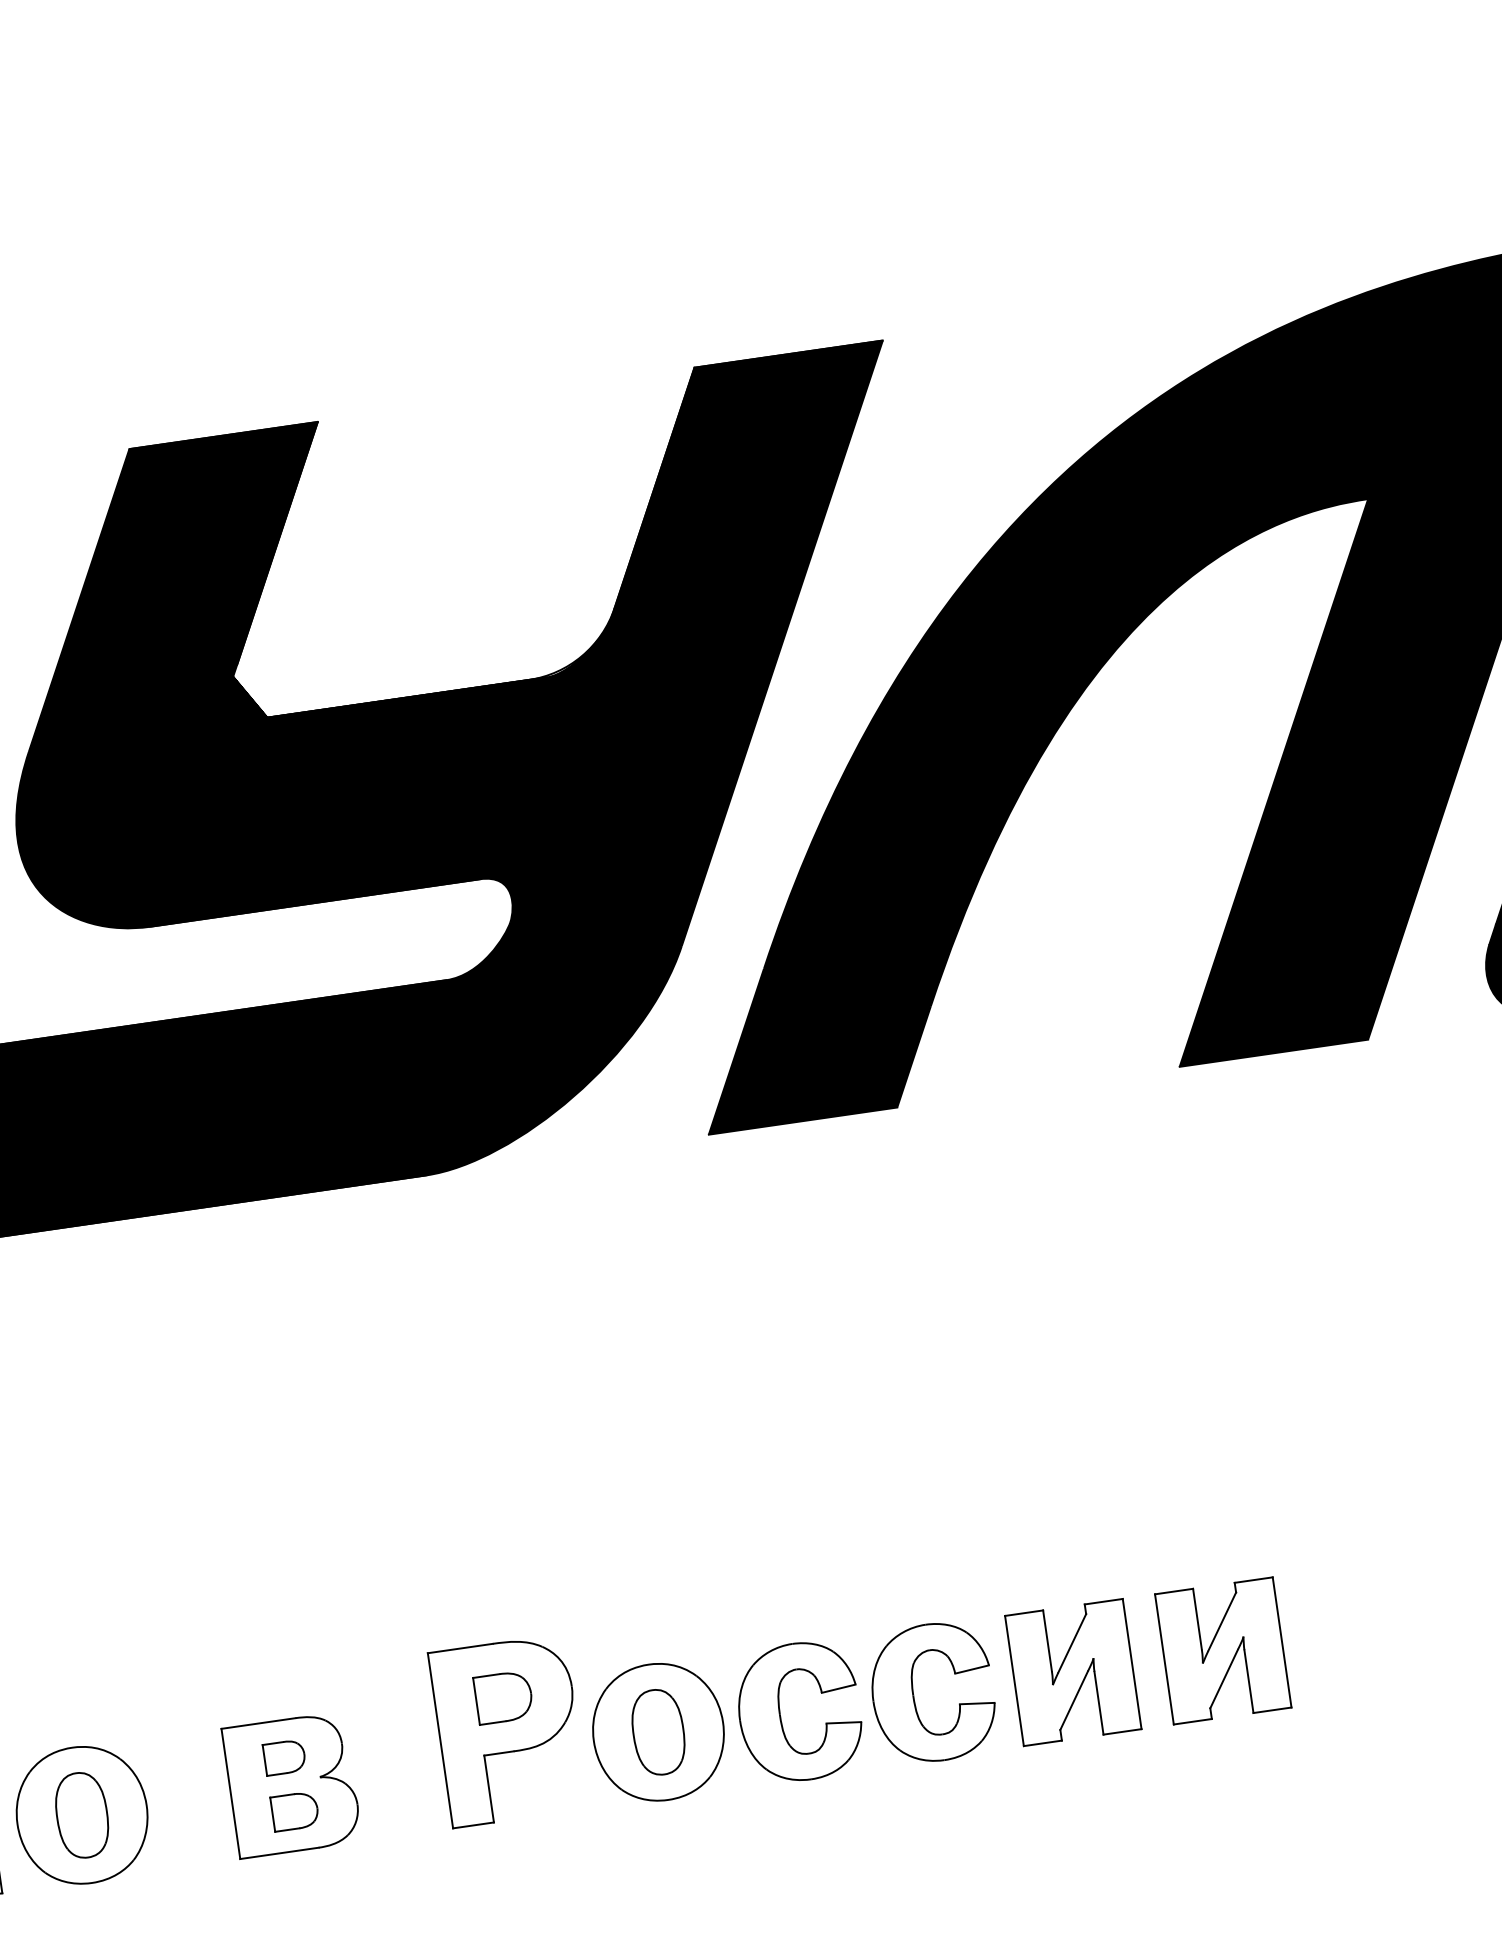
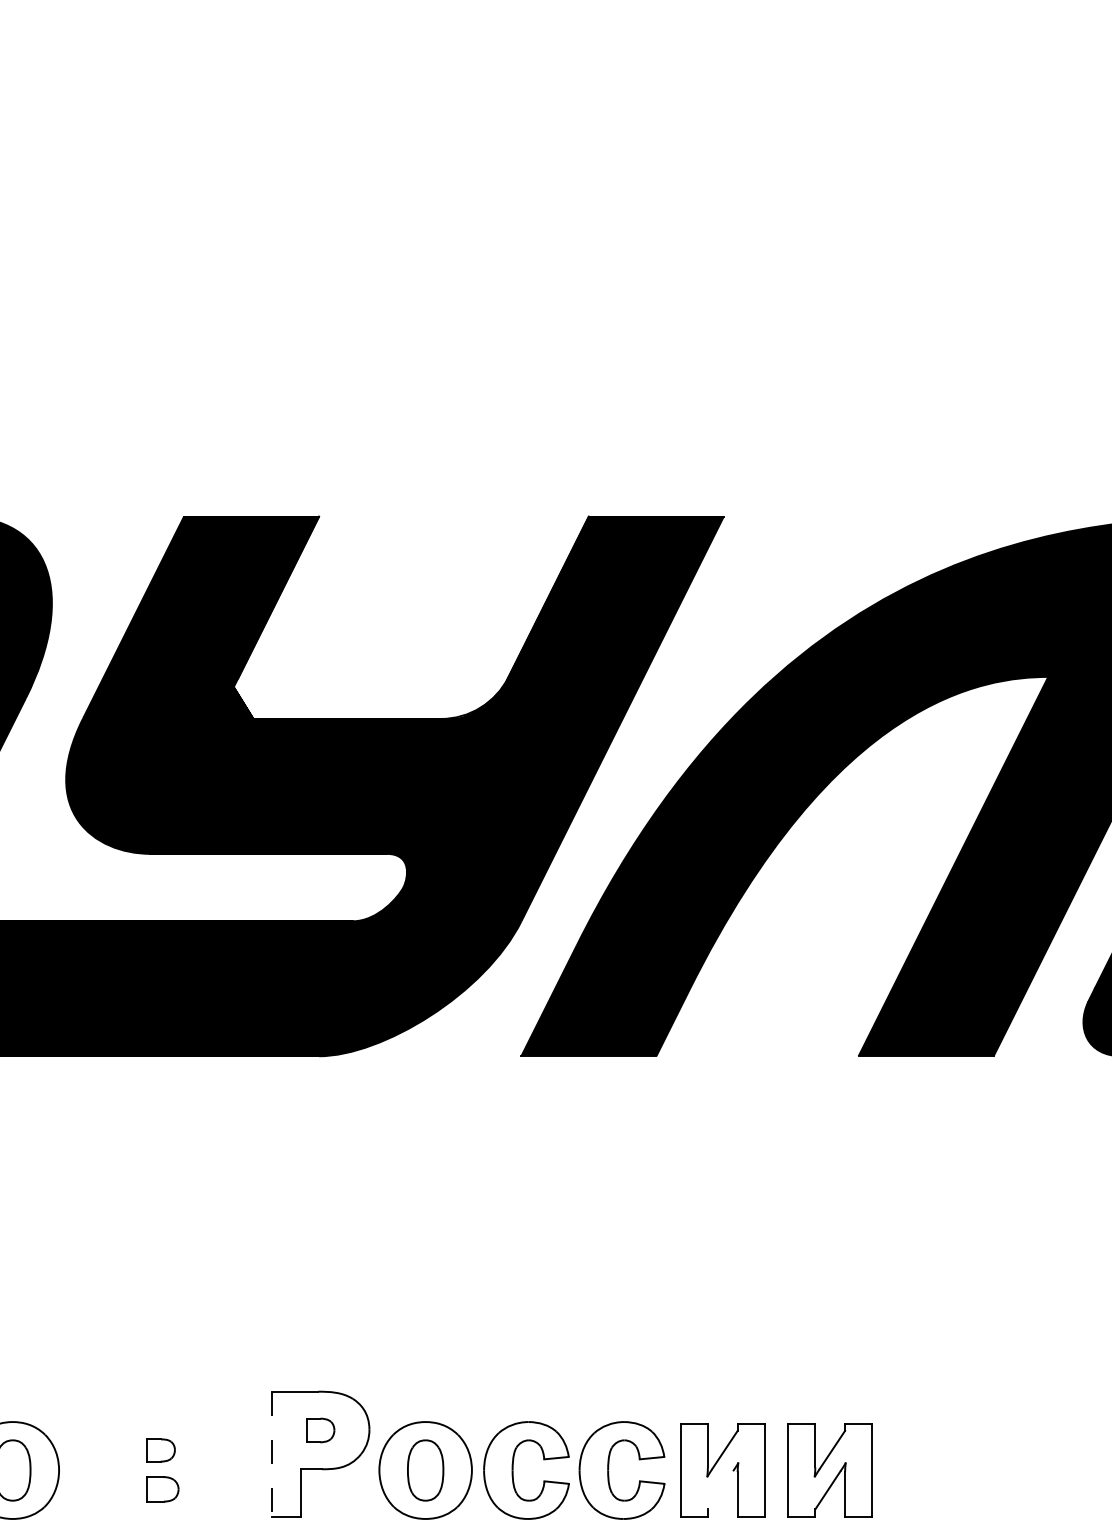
part: (503, 1697) -> (320, 1430), size x0.7
line: (1074, 1700) -> (720, 1490), removed
line: (440, 1740) -> (271, 1454), solid -> dashed
part: (291, 1785) -> (162, 1470), removed

